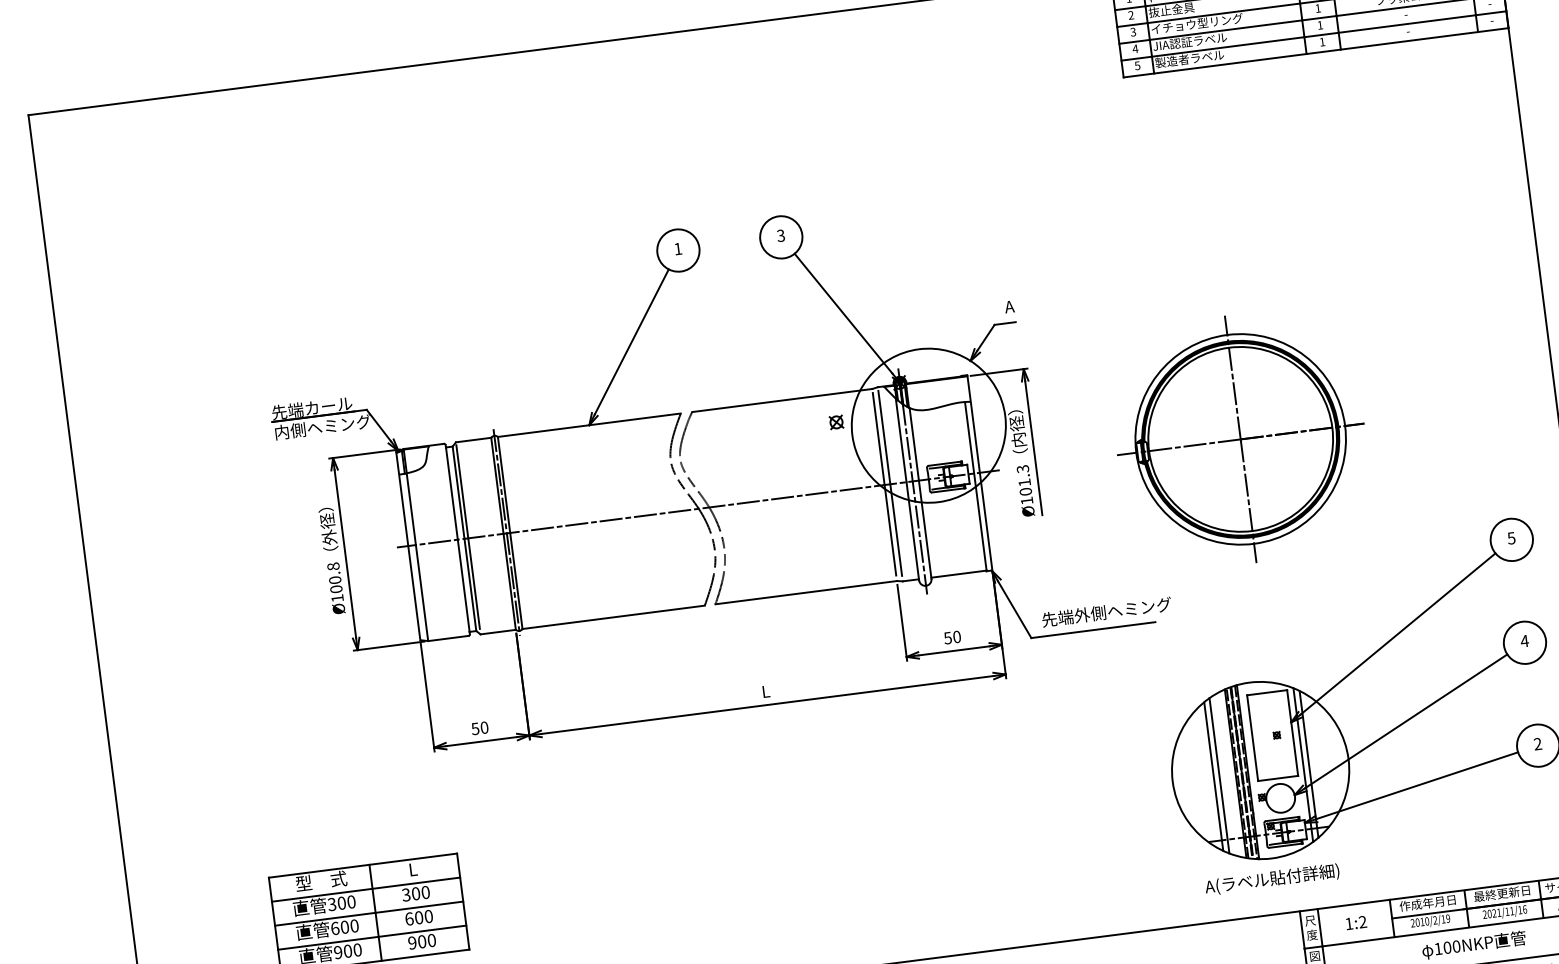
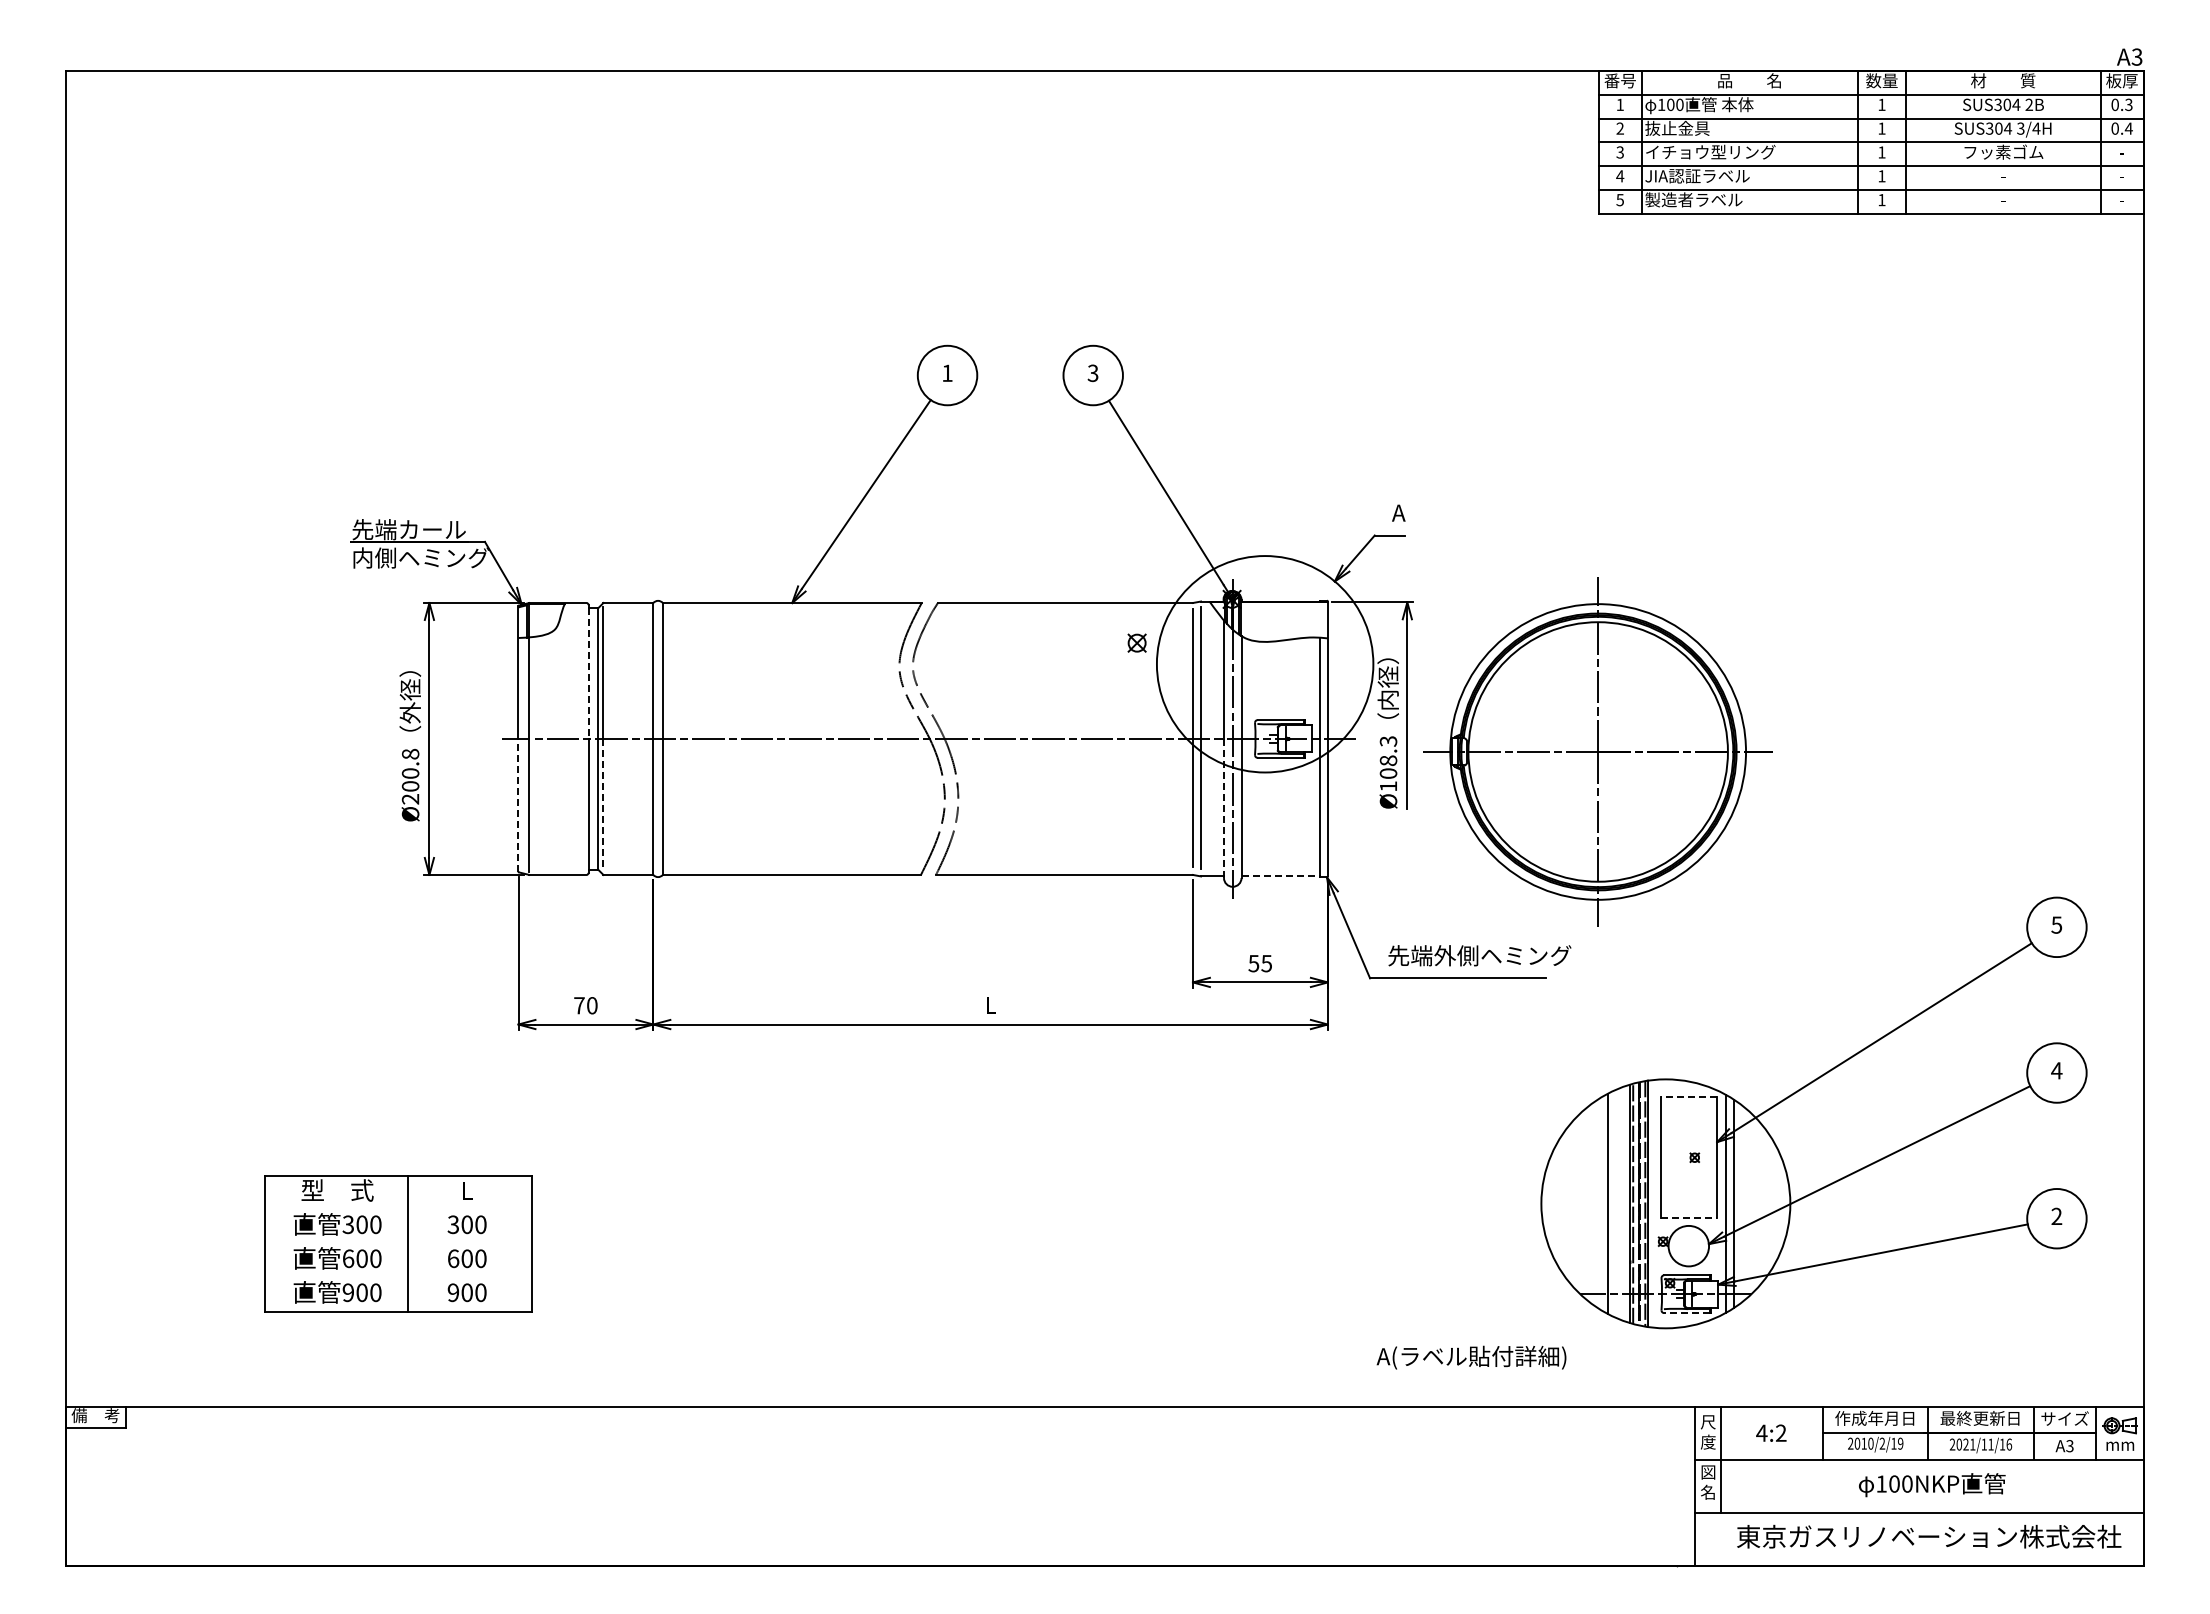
part: (1240, 439) -> (1597, 751), moved
text: (1024, 482) -> (1388, 760), Ø101.3 -> Ø108.3
line: (451, 494) -> (588, 674), solid -> dashed
line: (912, 531) -> (1223, 808), solid -> dashed
line: (507, 532) -> (658, 737), removed
line: (959, 574) -> (1281, 876), solid -> dashed
line: (474, 583) -> (603, 802), solid -> dashed
line: (414, 592) -> (518, 804), solid -> dashed
text: (337, 598) -> (410, 799), Ø100.8 -> Ø200.8
text: (956, 636) -> (1266, 963), 50 -> 55
line: (1266, 692) -> (1688, 1096), solid -> dashed
text: (475, 728) -> (579, 1005), 50 -> 70
line: (1213, 777) -> (1599, 1204), removed
line: (1278, 778) -> (1689, 1218), solid -> dashed
line: (1285, 846) -> (1687, 1313), solid -> dashed
text: (1272, 879) -> (1471, 1357), moved
line: (366, 889) -> (398, 1210), removed
line: (369, 913) -> (398, 1244), removed
text: (1348, 923) -> (1761, 1432), 1:2 -> 4:2
line: (372, 937) -> (398, 1278), removed

